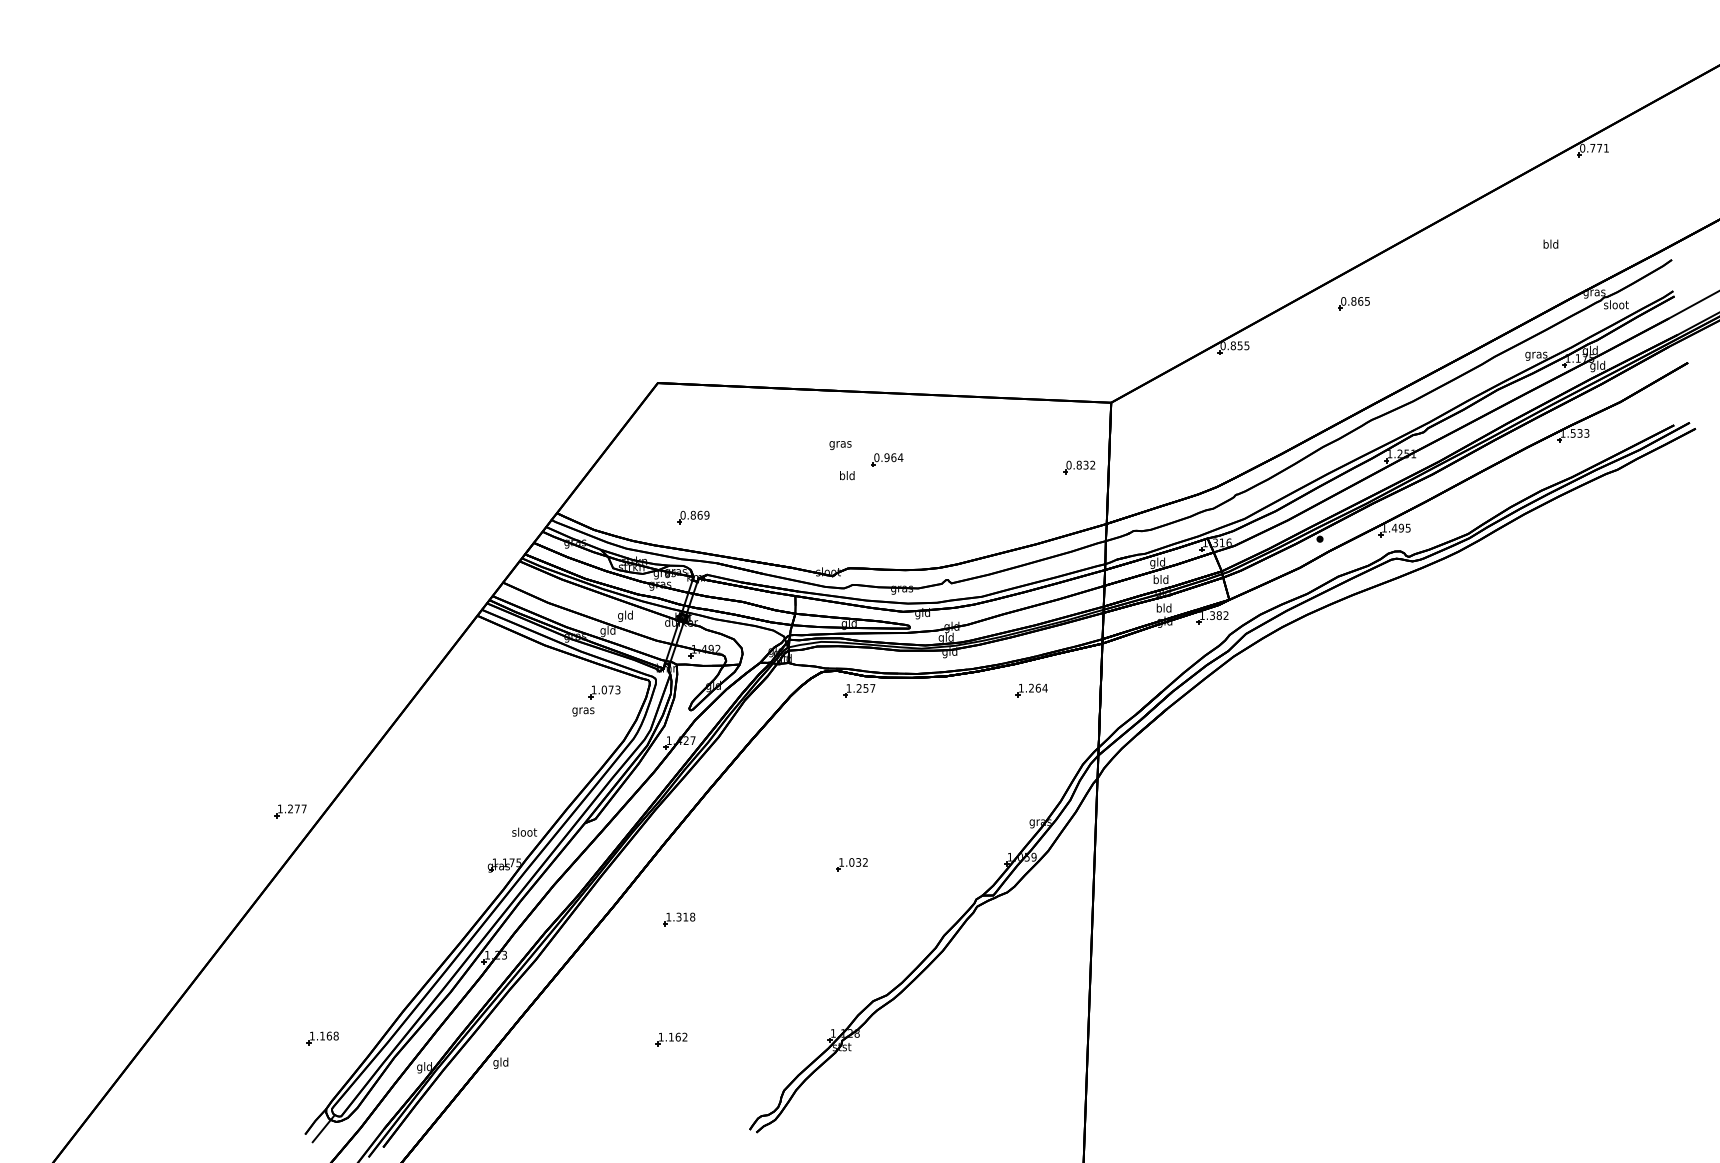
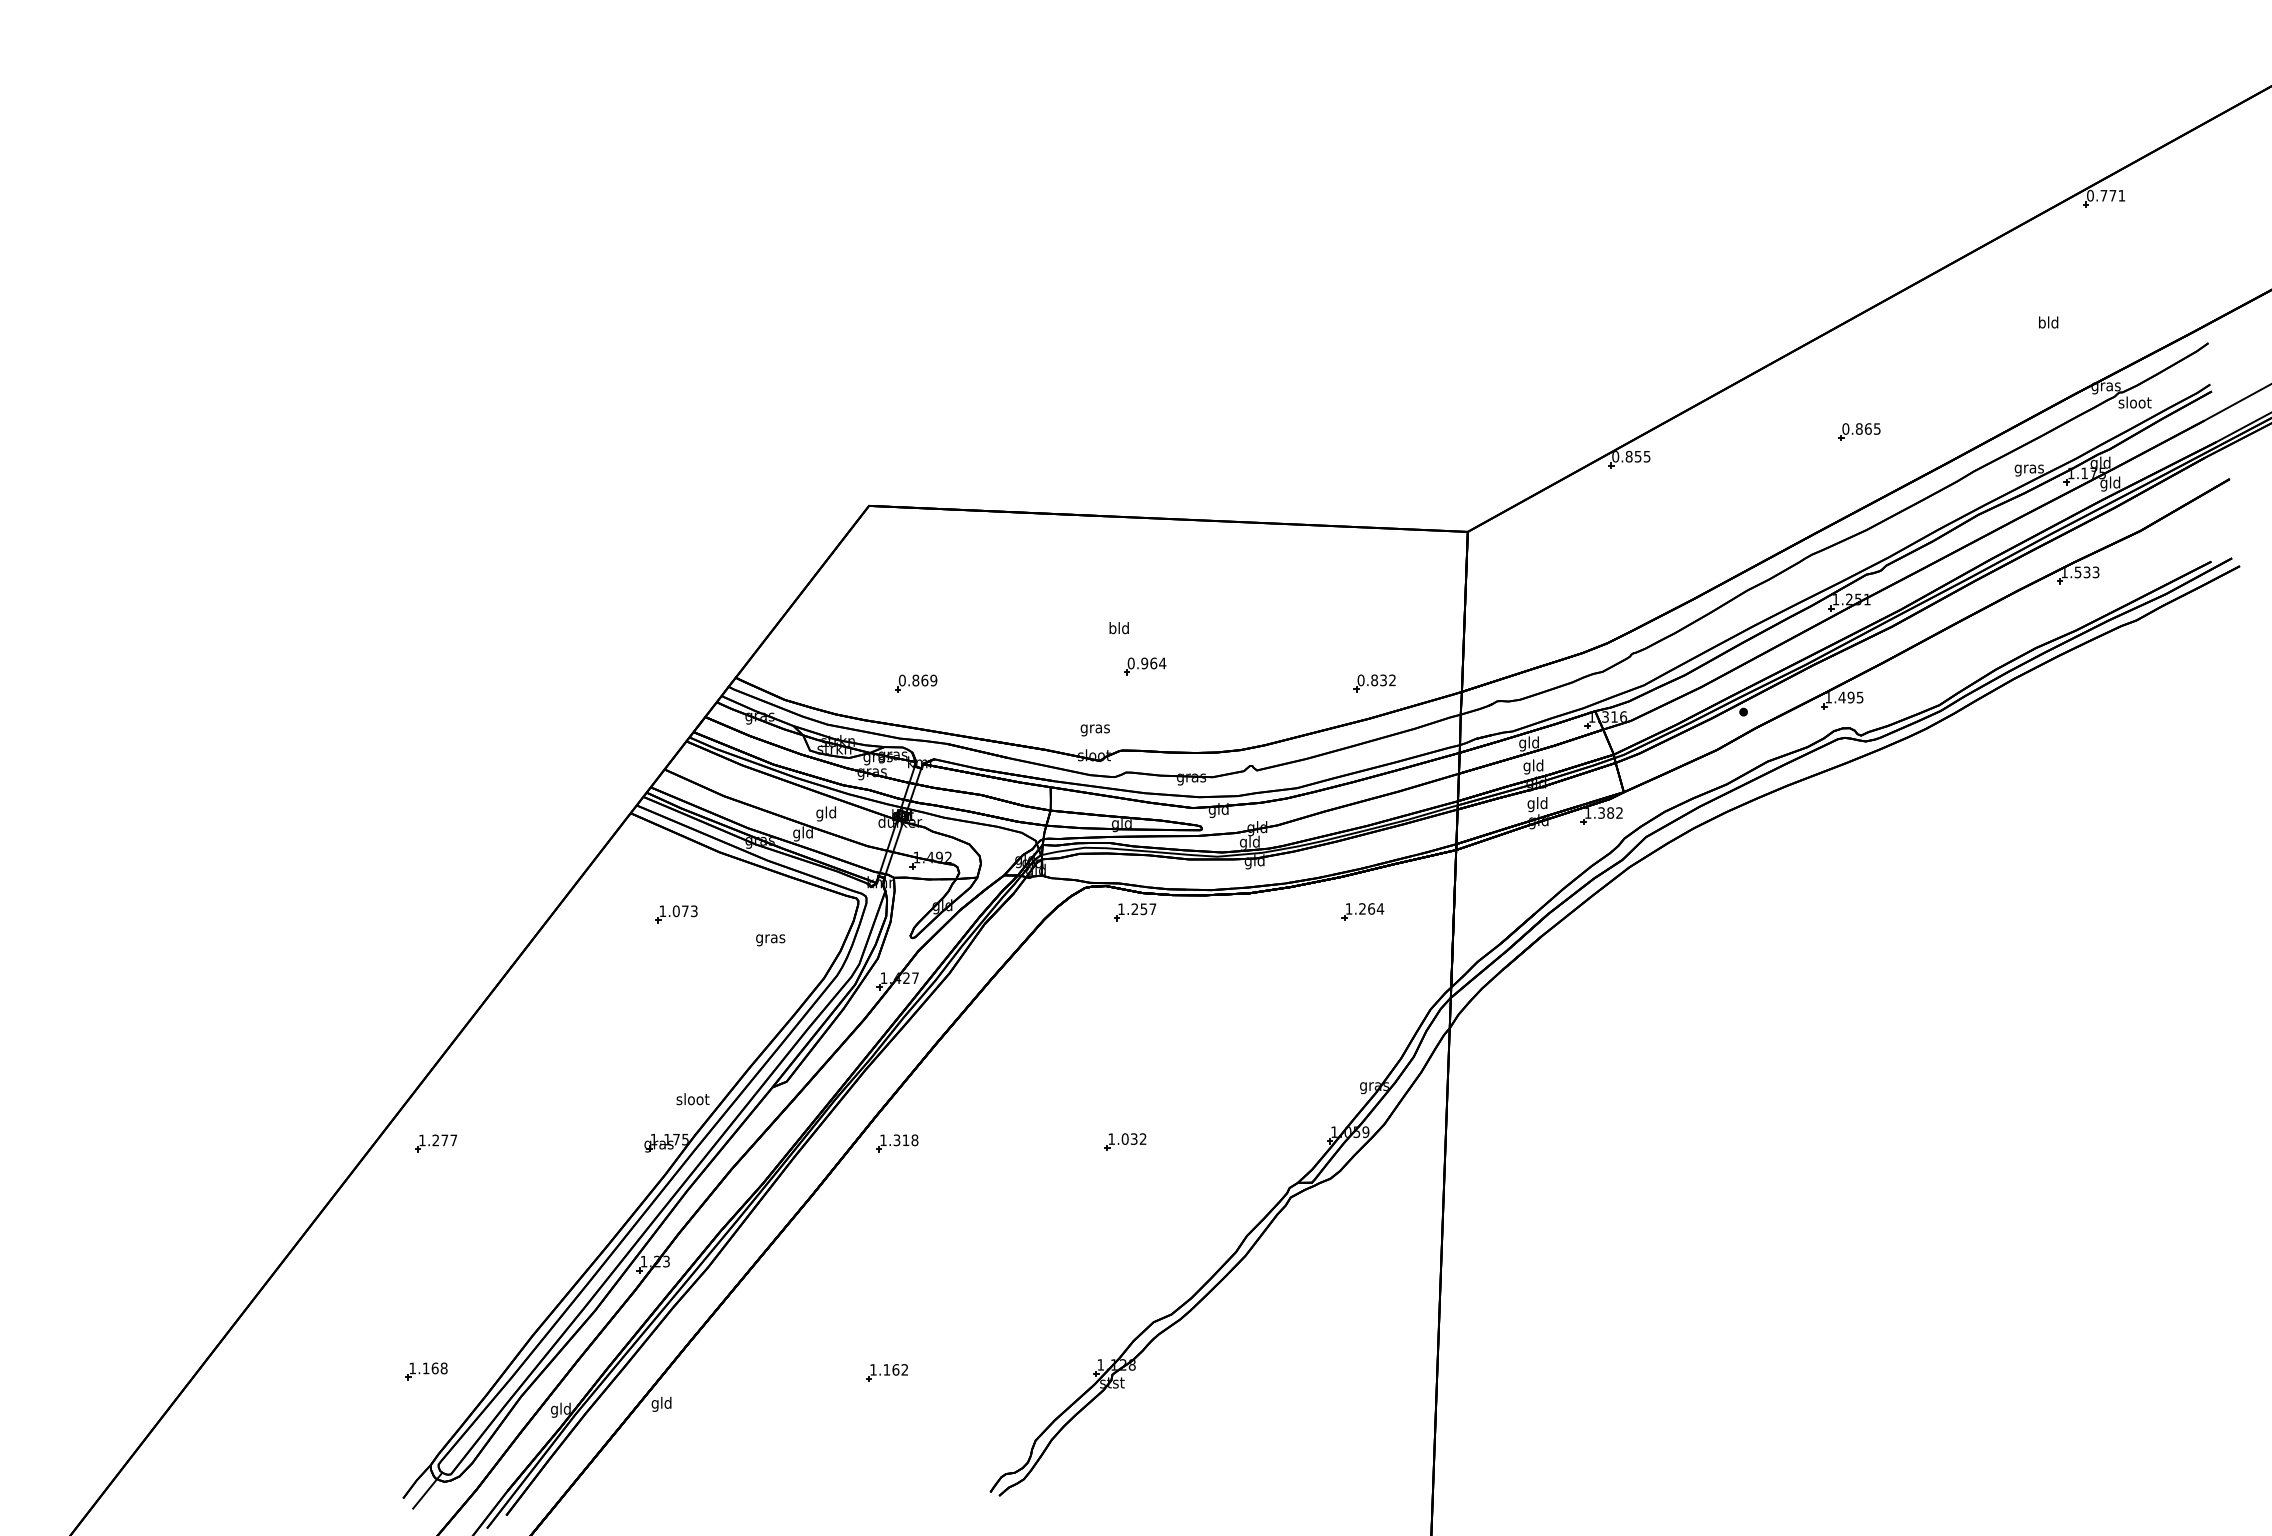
part: (1354, 303) -> (1859, 431), moved
text: (839, 445) -> (1094, 730), moved
part: (887, 459) -> (1145, 666), moved
part: (1079, 467) -> (1374, 683), moved
text: (1155, 580) -> (1526, 766), bld -> gld
text: (1158, 609) -> (1530, 804), bld -> gld
part: (604, 692) -> (676, 914), moved
part: (291, 811) -> (436, 1143), moved
part: (679, 919) -> (897, 1143), moved

